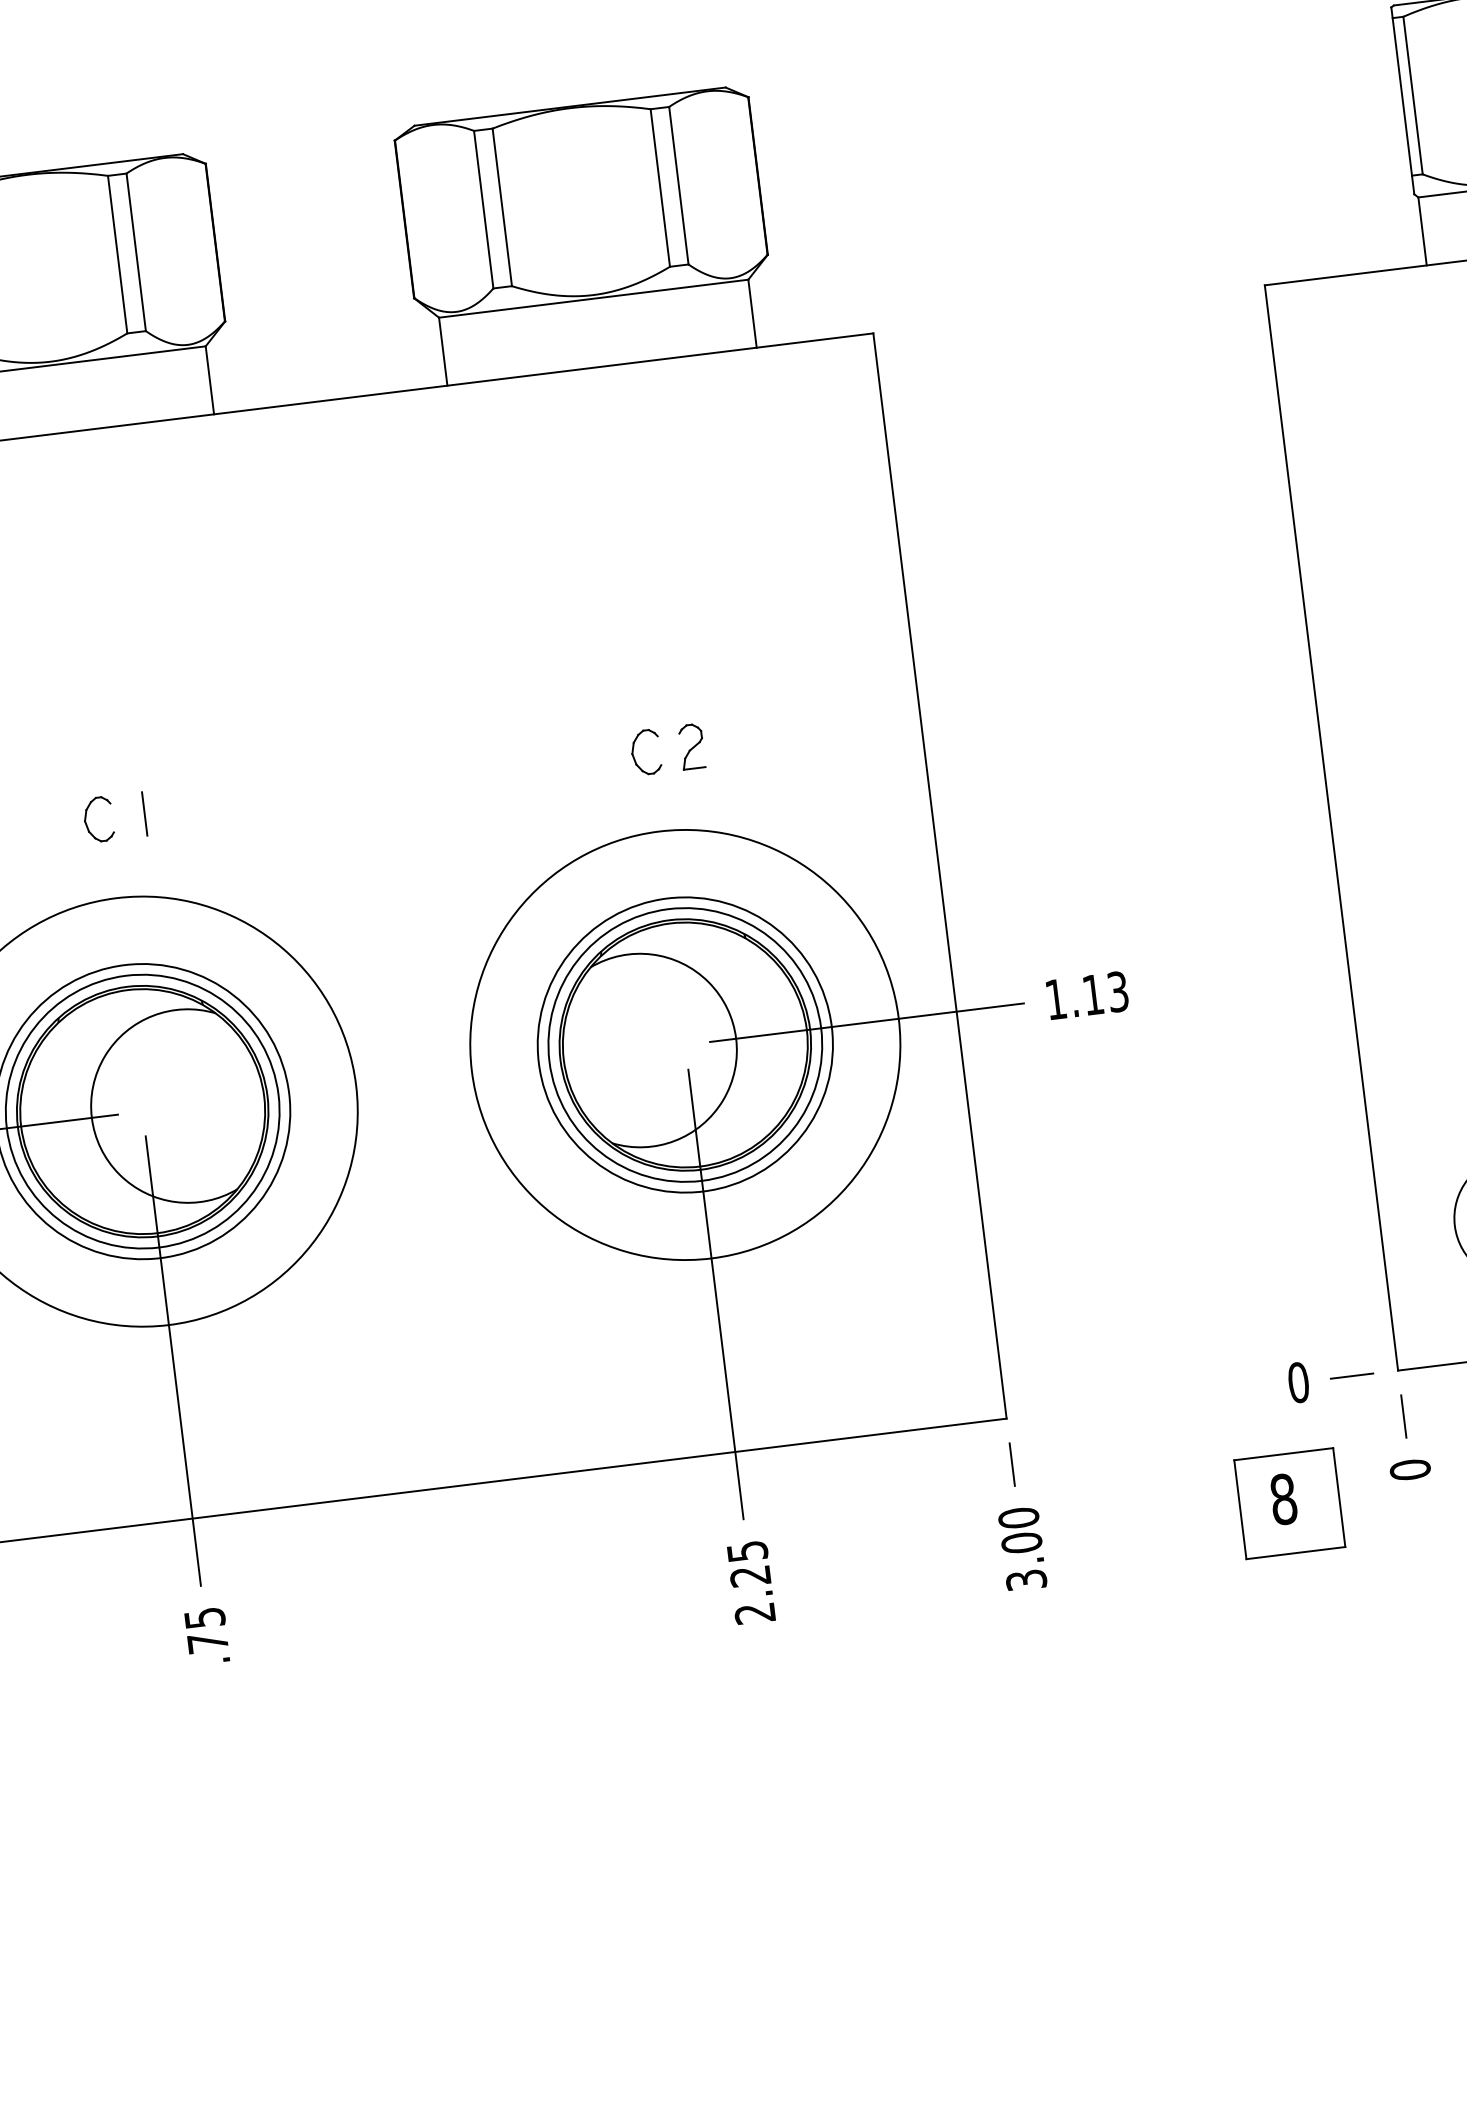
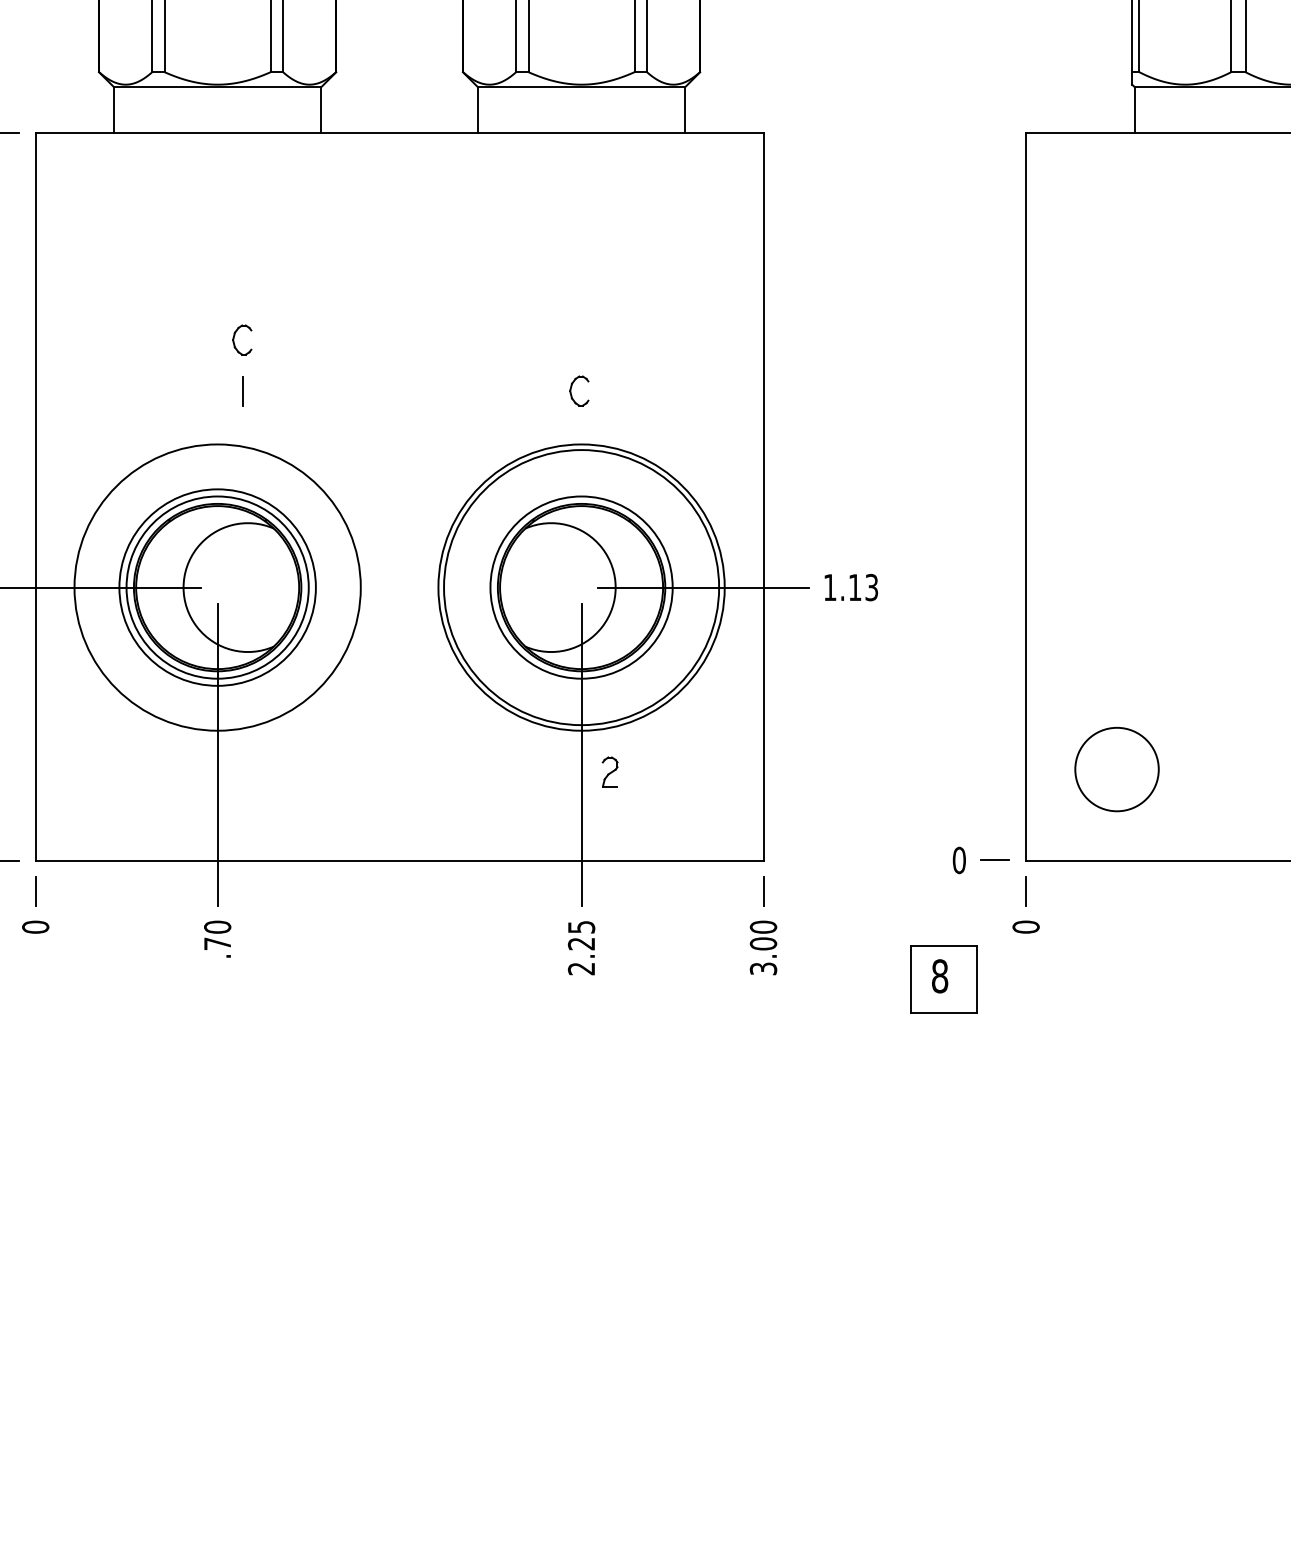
part: (690, 745) -> (609, 771), moved
part: (86, 820) -> (234, 339), moved
circle: (685, 1044) -> (581, 587), size x1.4
part: (1289, 1503) -> (943, 979), moved
text: (204, 1616) -> (217, 926), .75 -> .70

